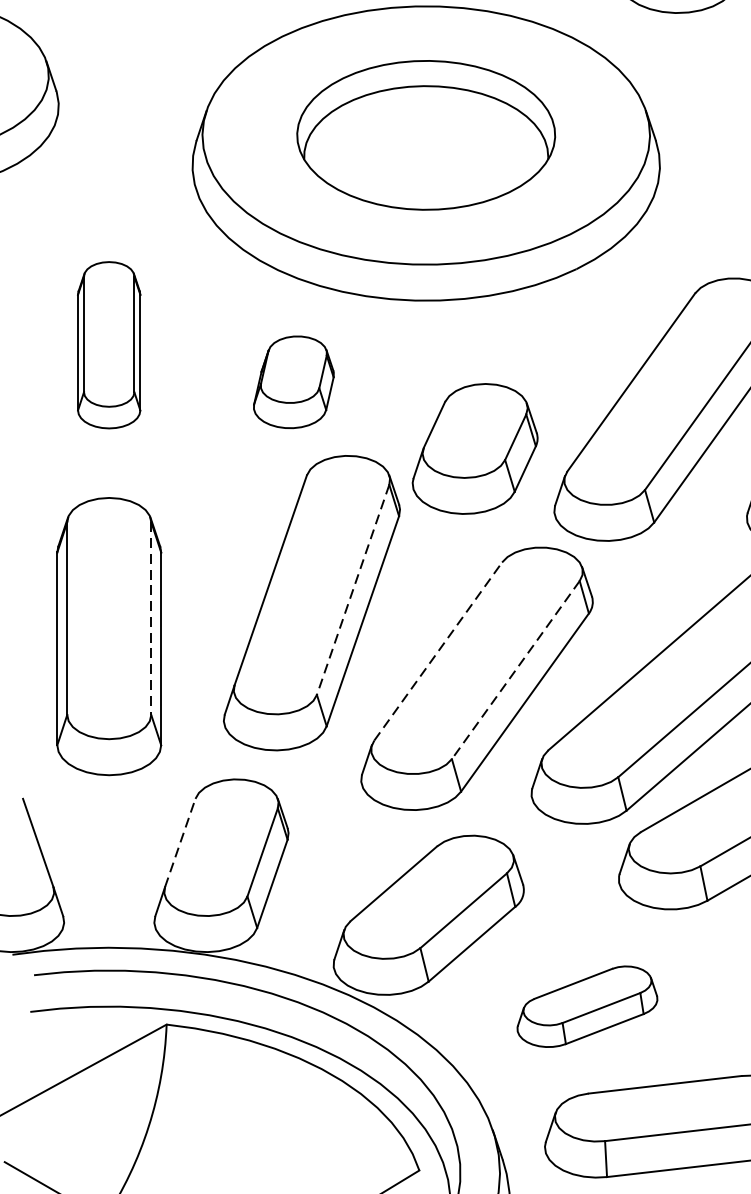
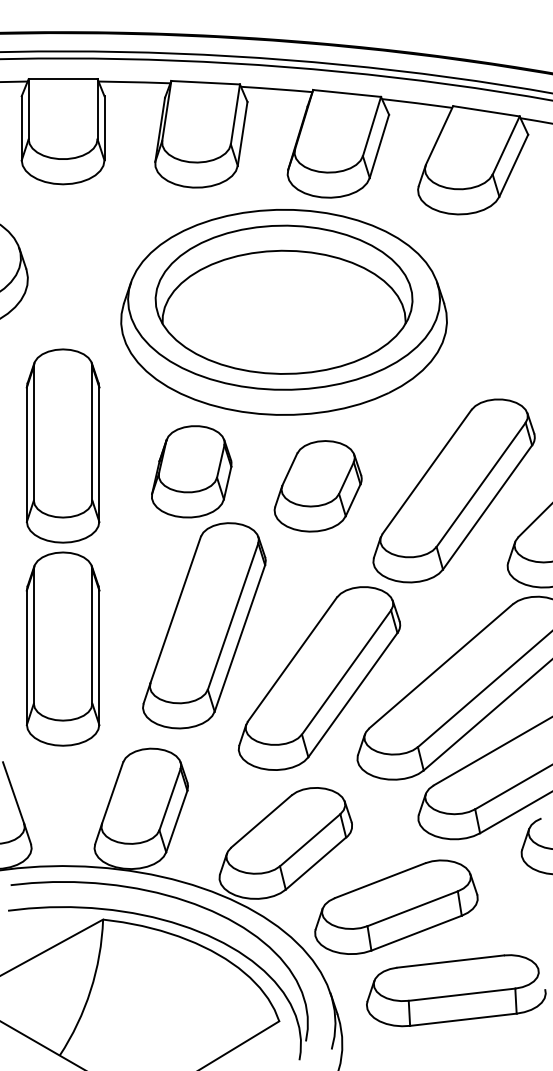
part: (425, 135) -> (283, 299), size x1.43
part: (108, 344) -> (62, 445), size x1.67
part: (293, 381) -> (191, 471), size x1.43
part: (474, 449) -> (317, 486), moved
line: (352, 591) -> (232, 617), dashed -> solid
line: (151, 619) -> (92, 637), dashed -> solid
line: (438, 651) -> (292, 659), dashed -> solid
line: (515, 670) -> (346, 672), dashed -> solid
line: (180, 843) -> (112, 793), dashed -> solid
part: (587, 1005) -> (396, 906), size x1.67

